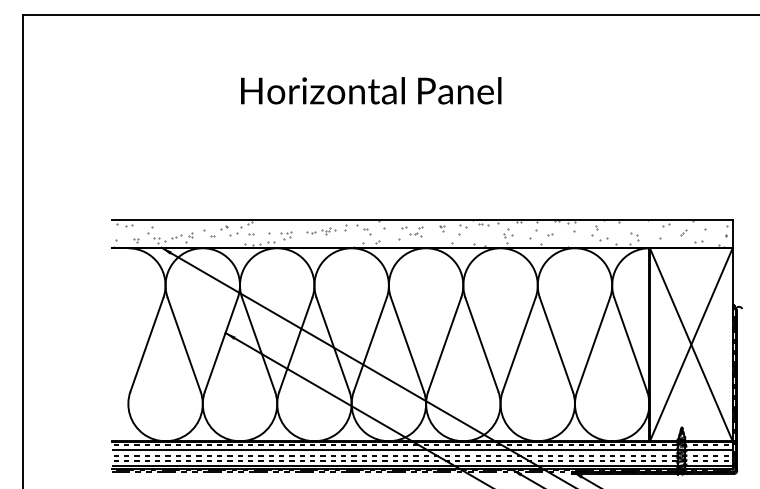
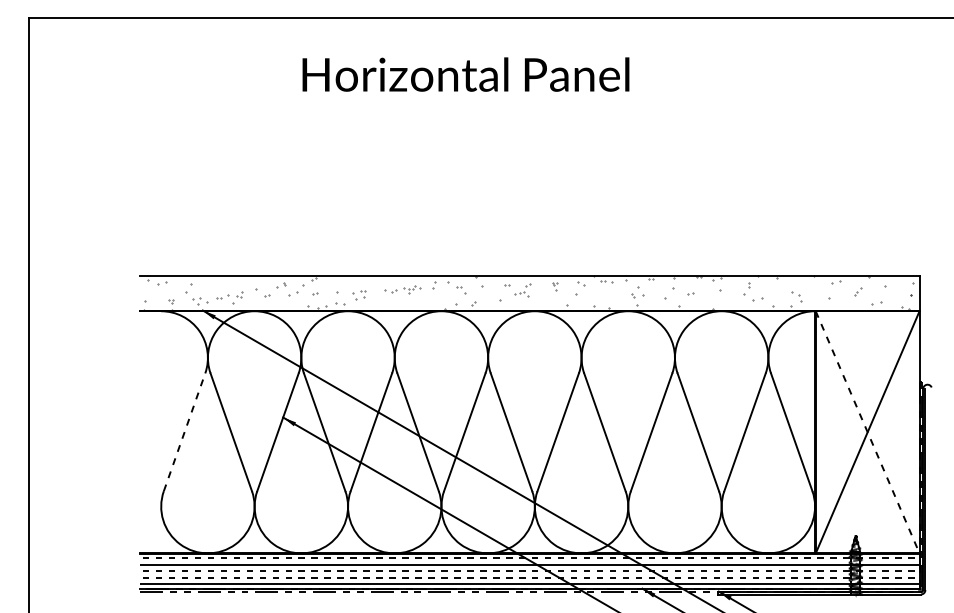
text: (370, 90) -> (465, 74), moved
line: (146, 344) -> (184, 431), solid -> dashed
line: (691, 344) -> (867, 432), solid -> dashed

